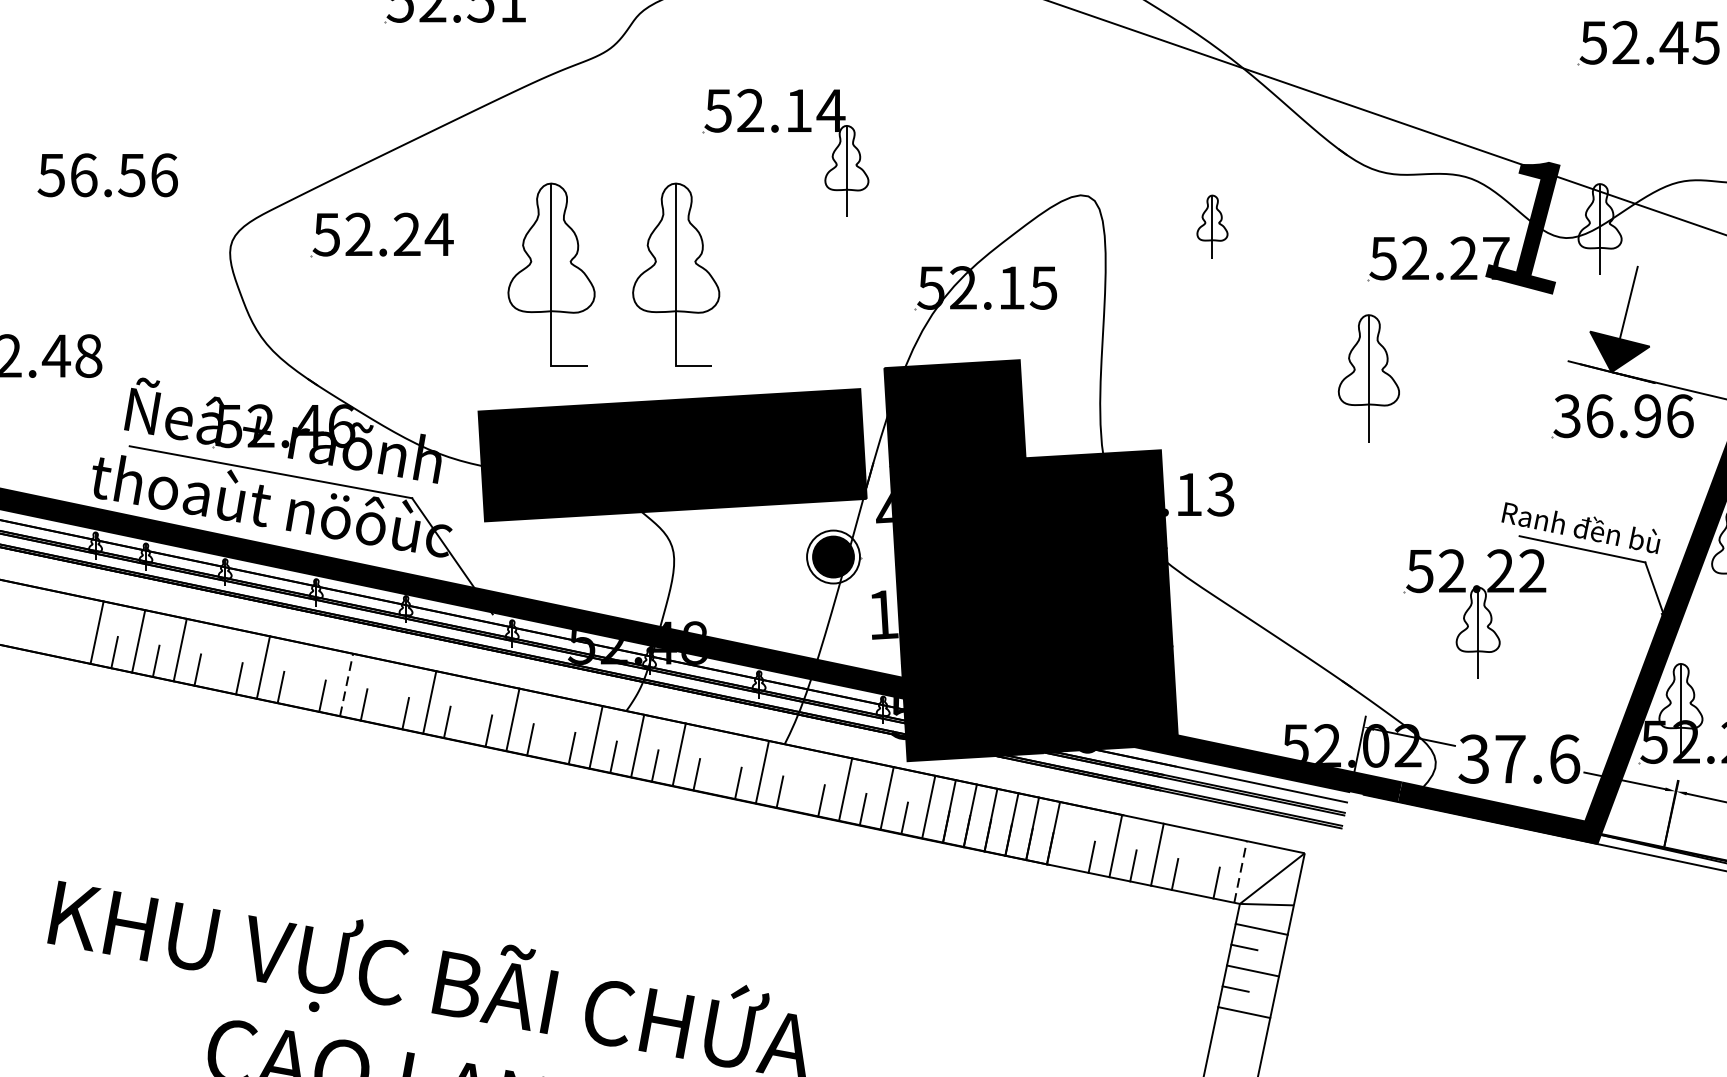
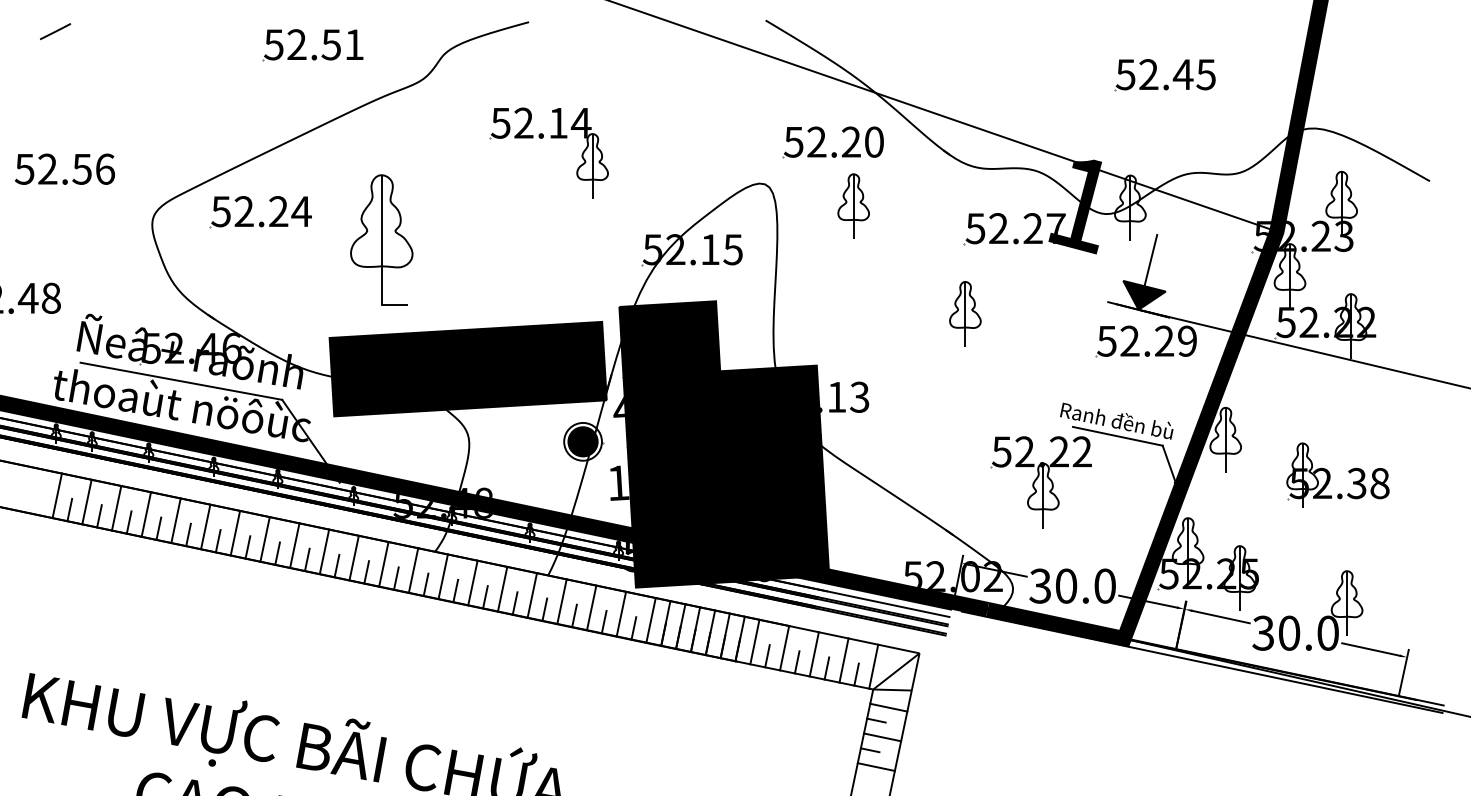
part: (1171, 133) -> (824, 139), added
text: (83, 174) -> (47, 168), 56.56 -> 52.56
part: (1212, 226) -> (853, 205), size x1.43
part: (675, 273) -> (470, 239), removed
part: (1369, 377) -> (965, 313), size x0.71
text: (1624, 415) -> (1147, 340), 36.96 -> 52.29
line: (222, 658) -> (146, 514), added
line: (304, 675) -> (205, 526), added
line: (346, 685) -> (235, 533), dashed -> solid
line: (387, 693) -> (264, 539), added
line: (471, 710) -> (324, 551), added
line: (553, 728) -> (383, 564), added
text: (1537, 758) -> (1085, 585), 37.6 -> 30.0
line: (720, 762) -> (502, 588), added
line: (803, 780) -> (561, 601), added
line: (1073, 836) -> (754, 641), added
line: (1198, 863) -> (843, 660), added
line: (1240, 871) -> (873, 666), dashed -> solid

